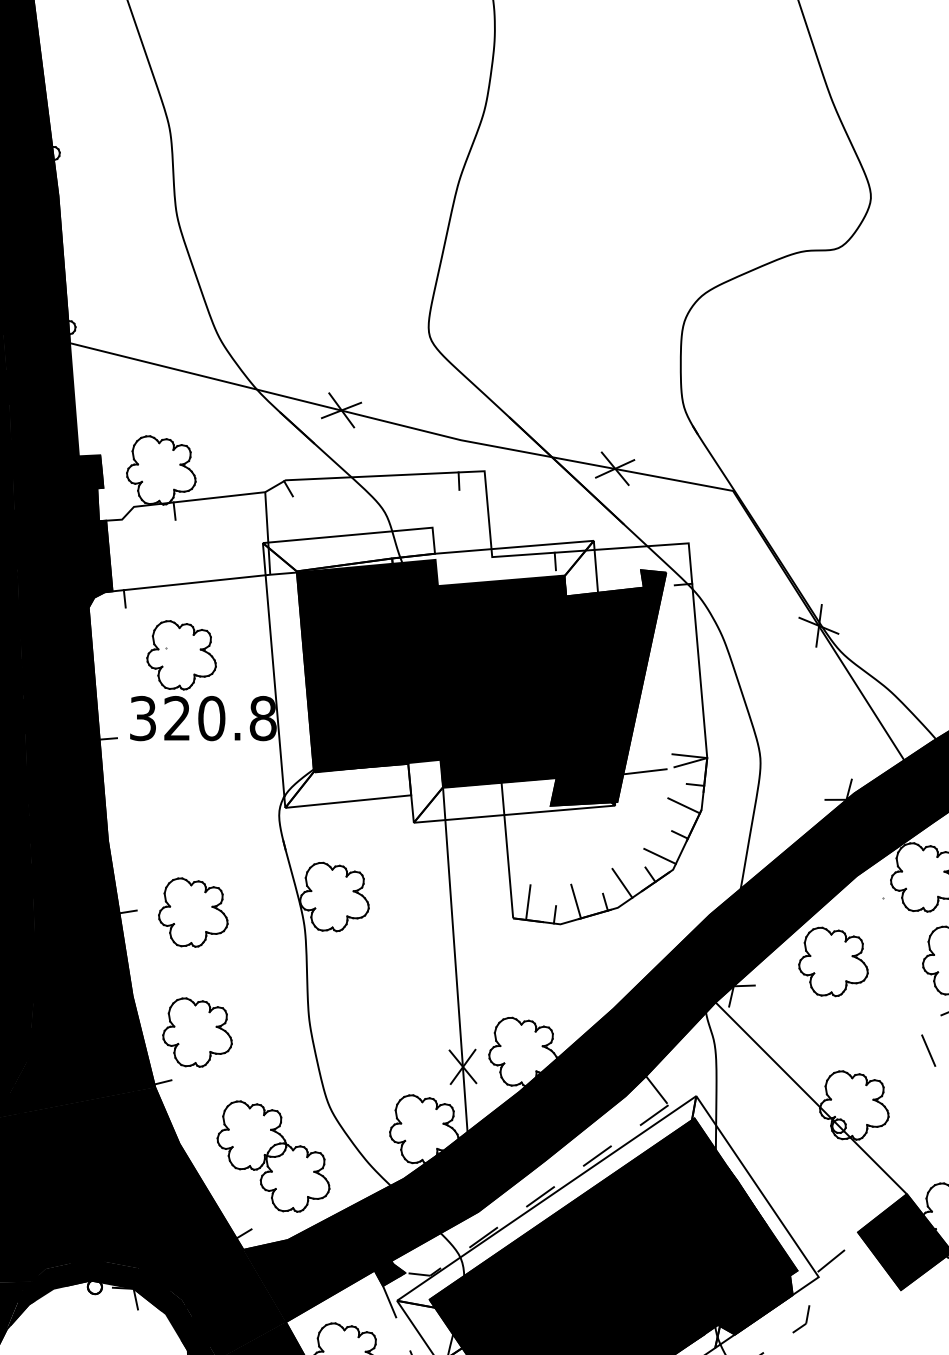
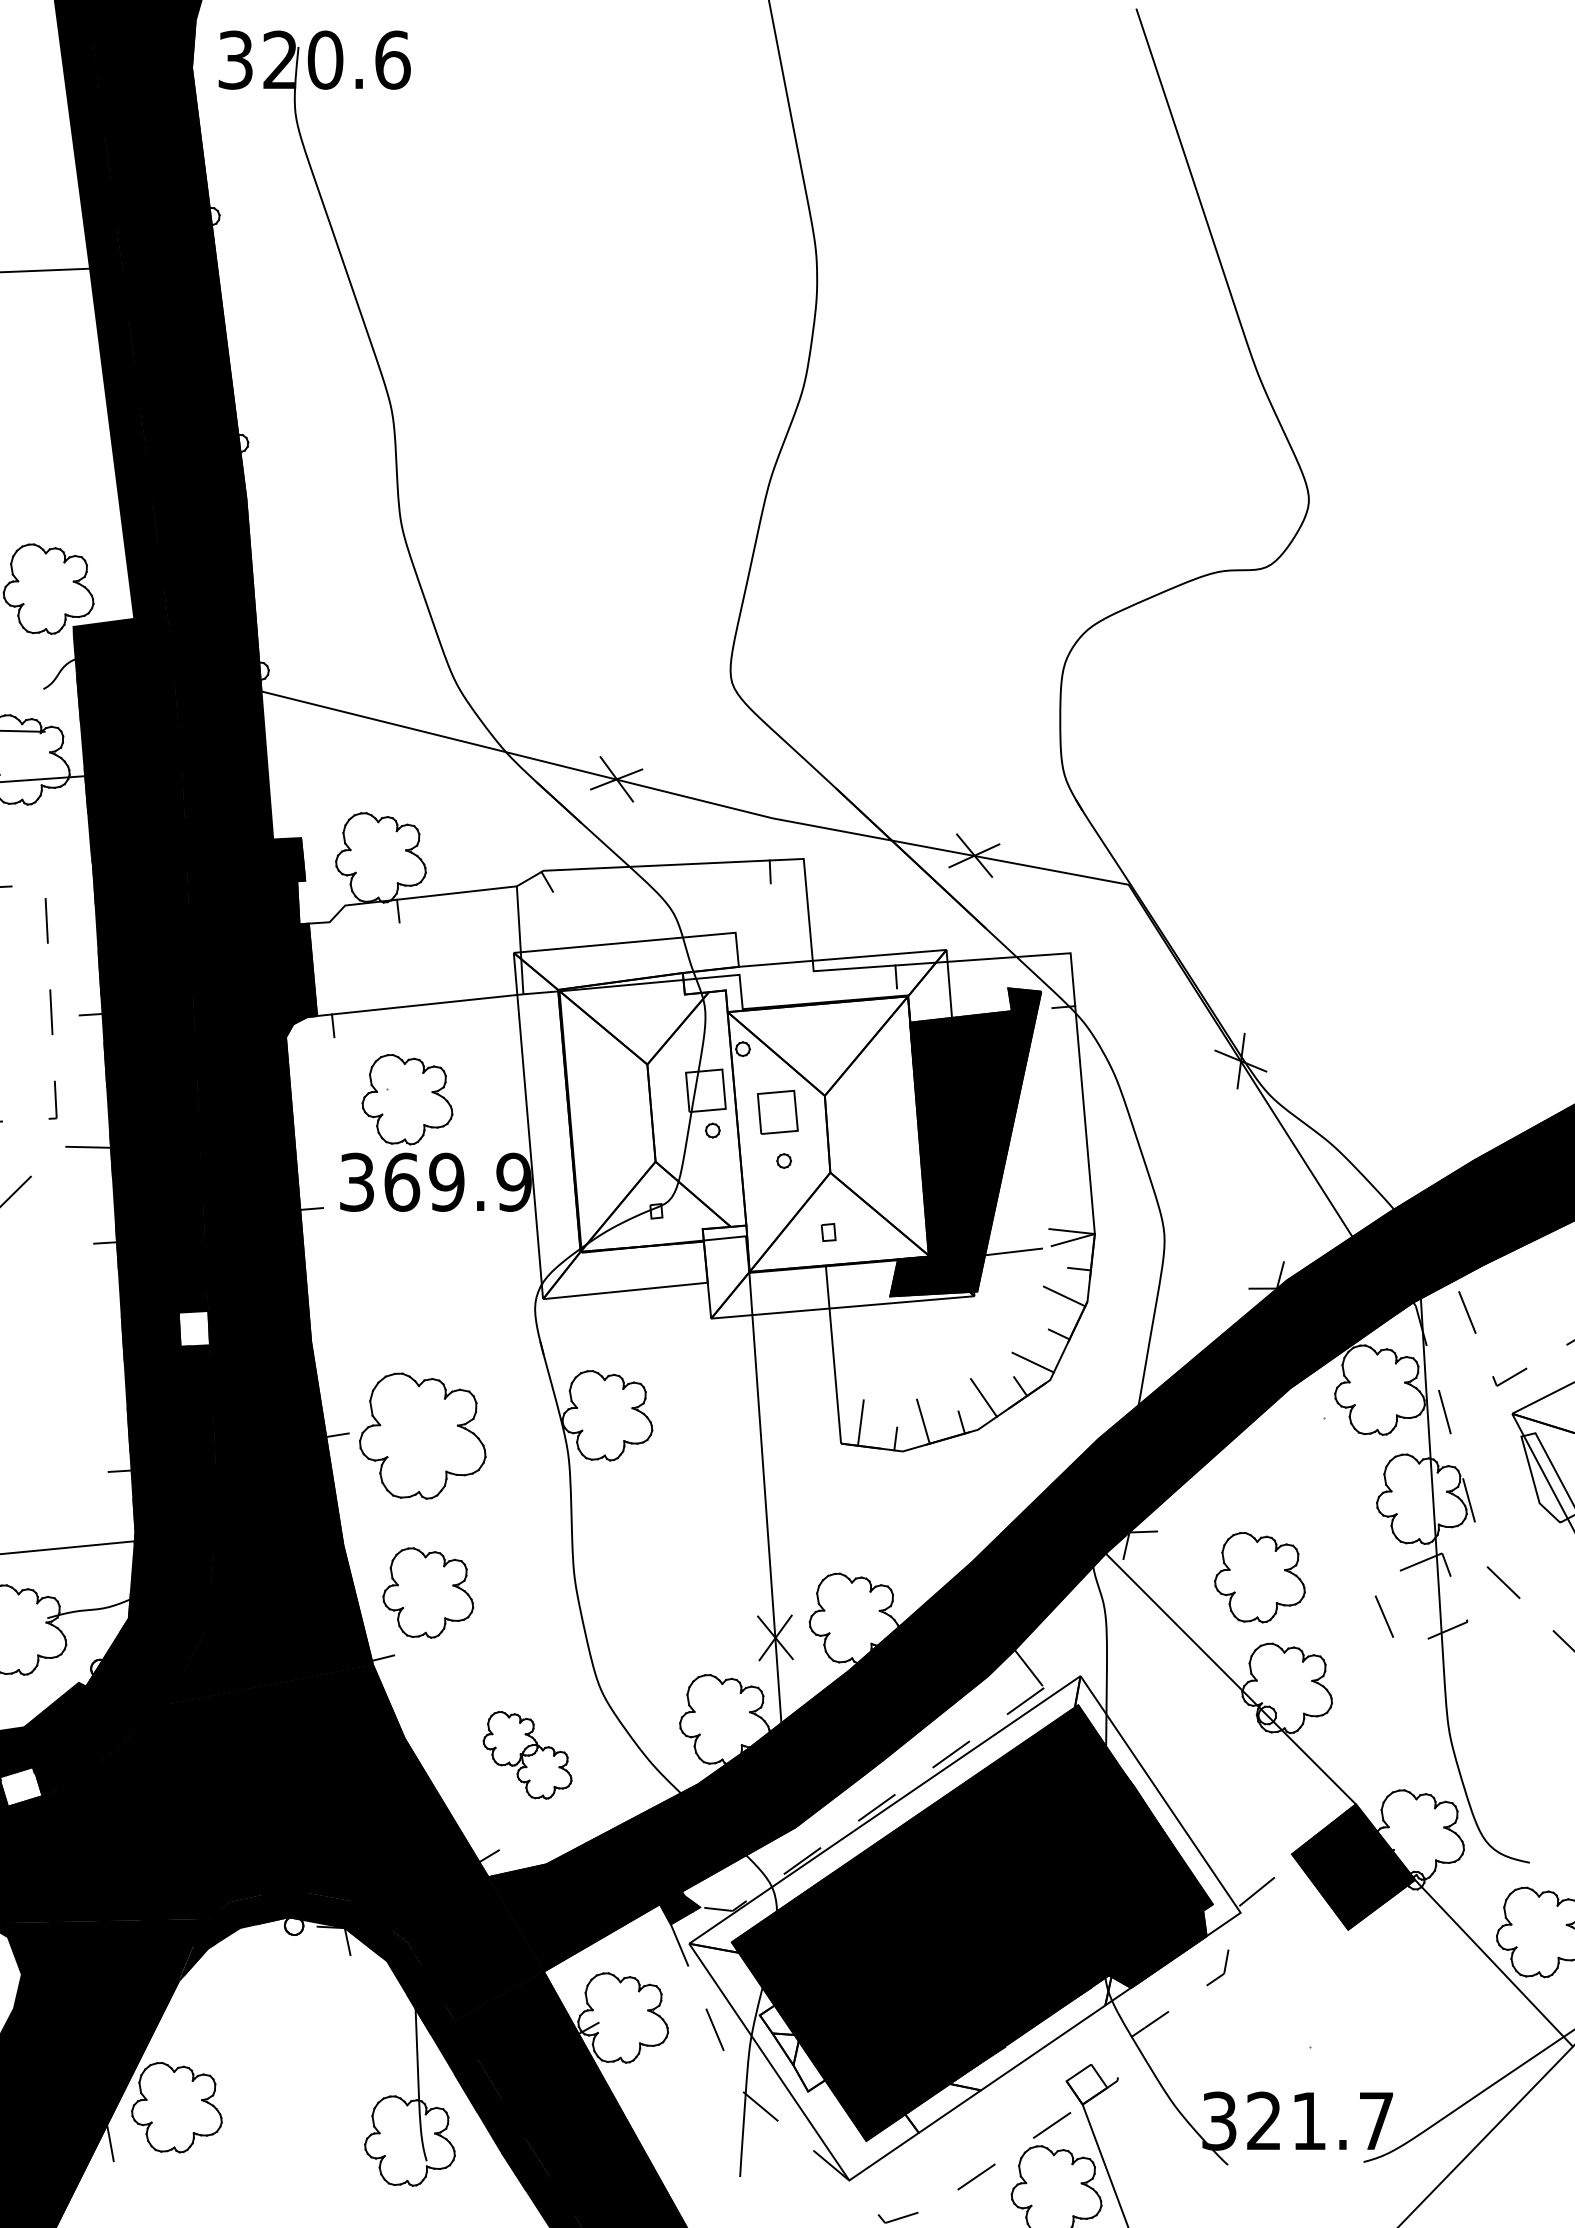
fill: (438, 673) -> (743, 1123), removed
text: (219, 717) -> (457, 1181), 320.8 -> 369.9
fill: (18, 830) -> (194, 1328), removed
part: (193, 912) -> (422, 1435), size x1.4
part: (833, 961) -> (1259, 1577), moved
part: (273, 1156) -> (527, 1755), size x0.6

